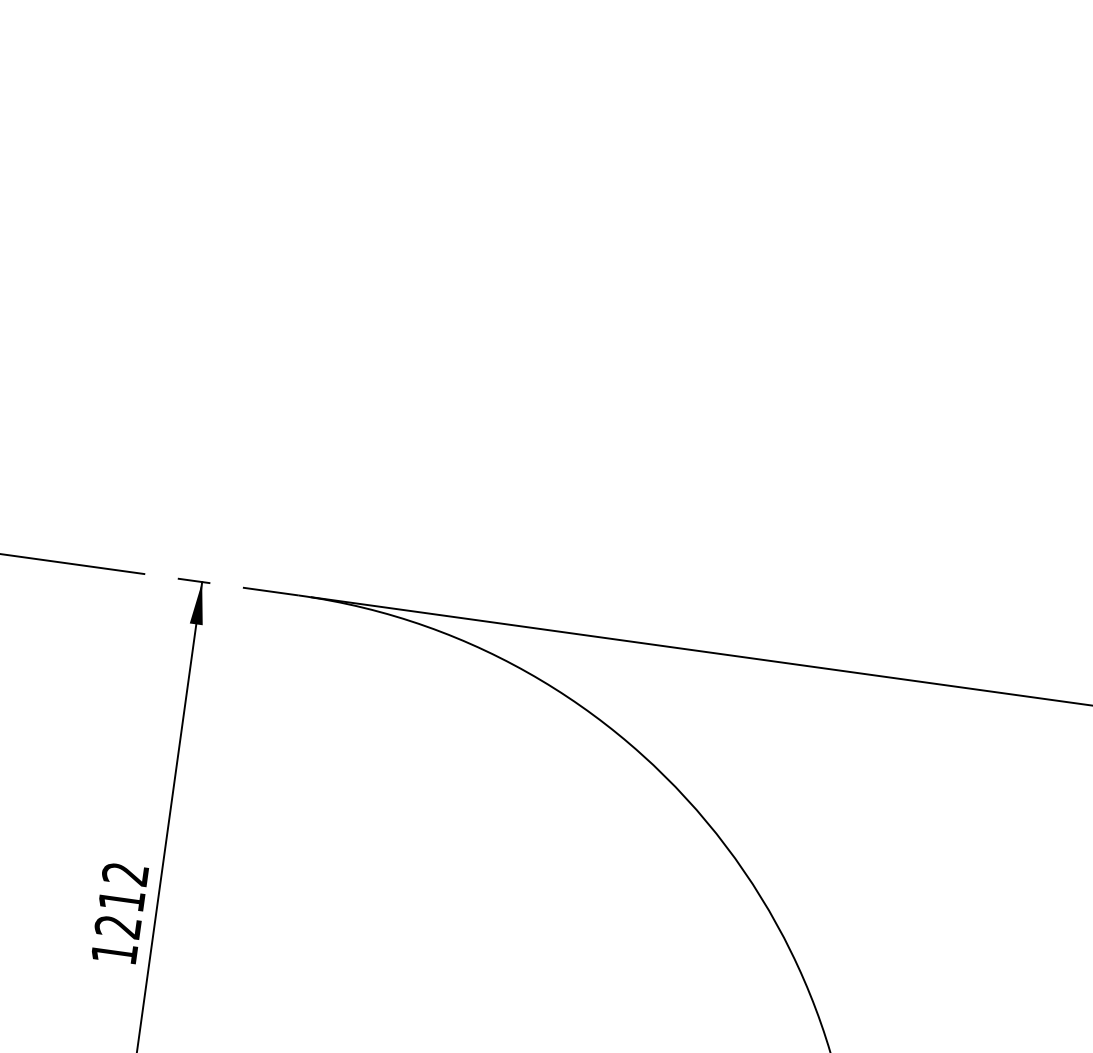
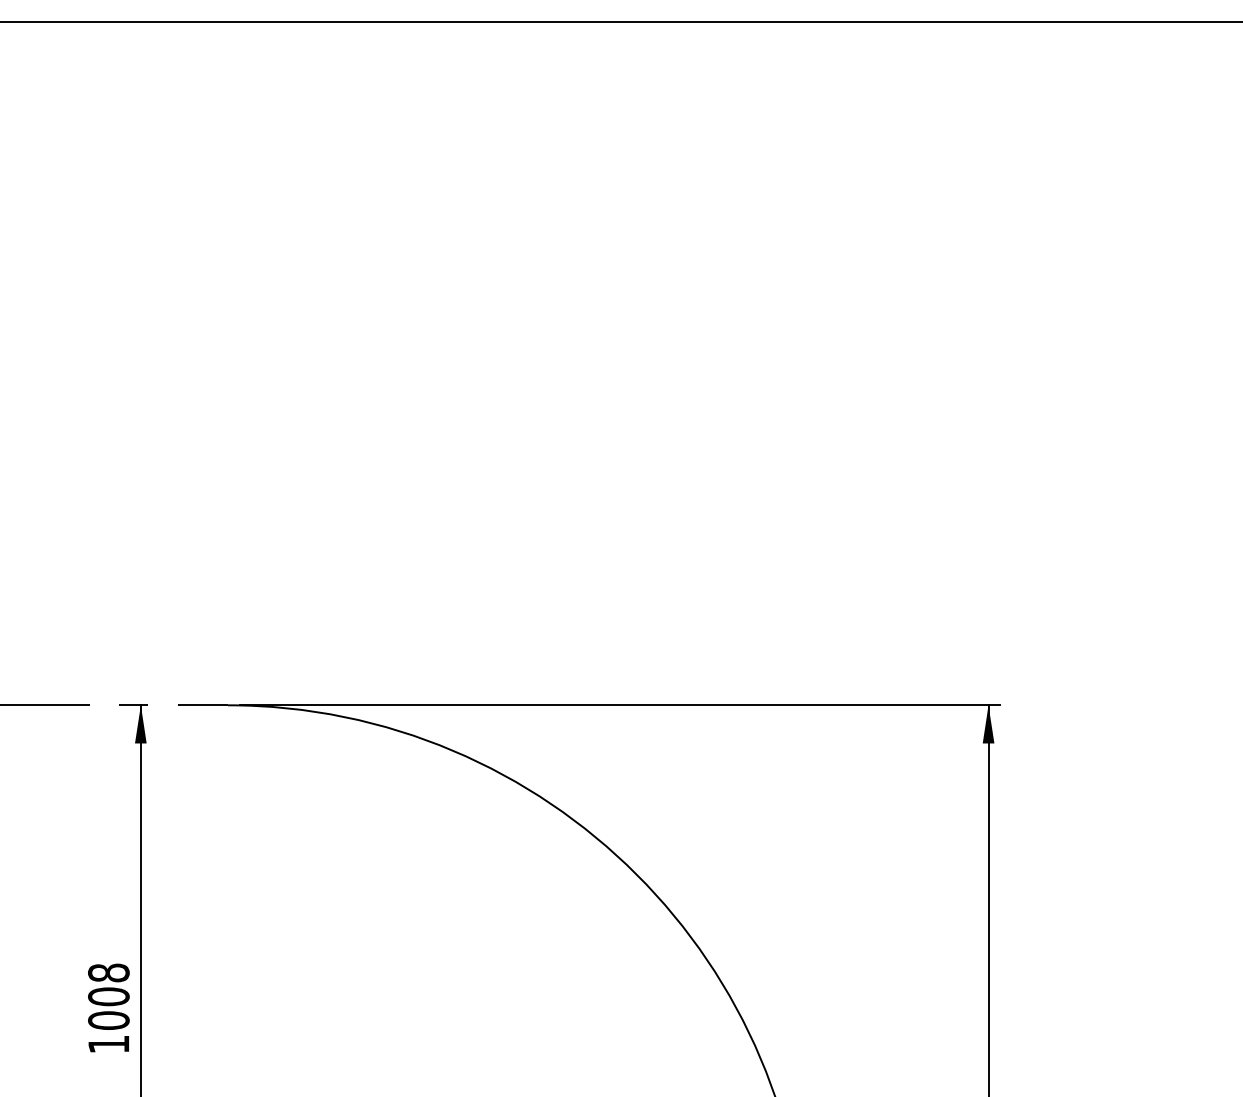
text: (121, 899) -> (108, 996), 1212 -> 1008

